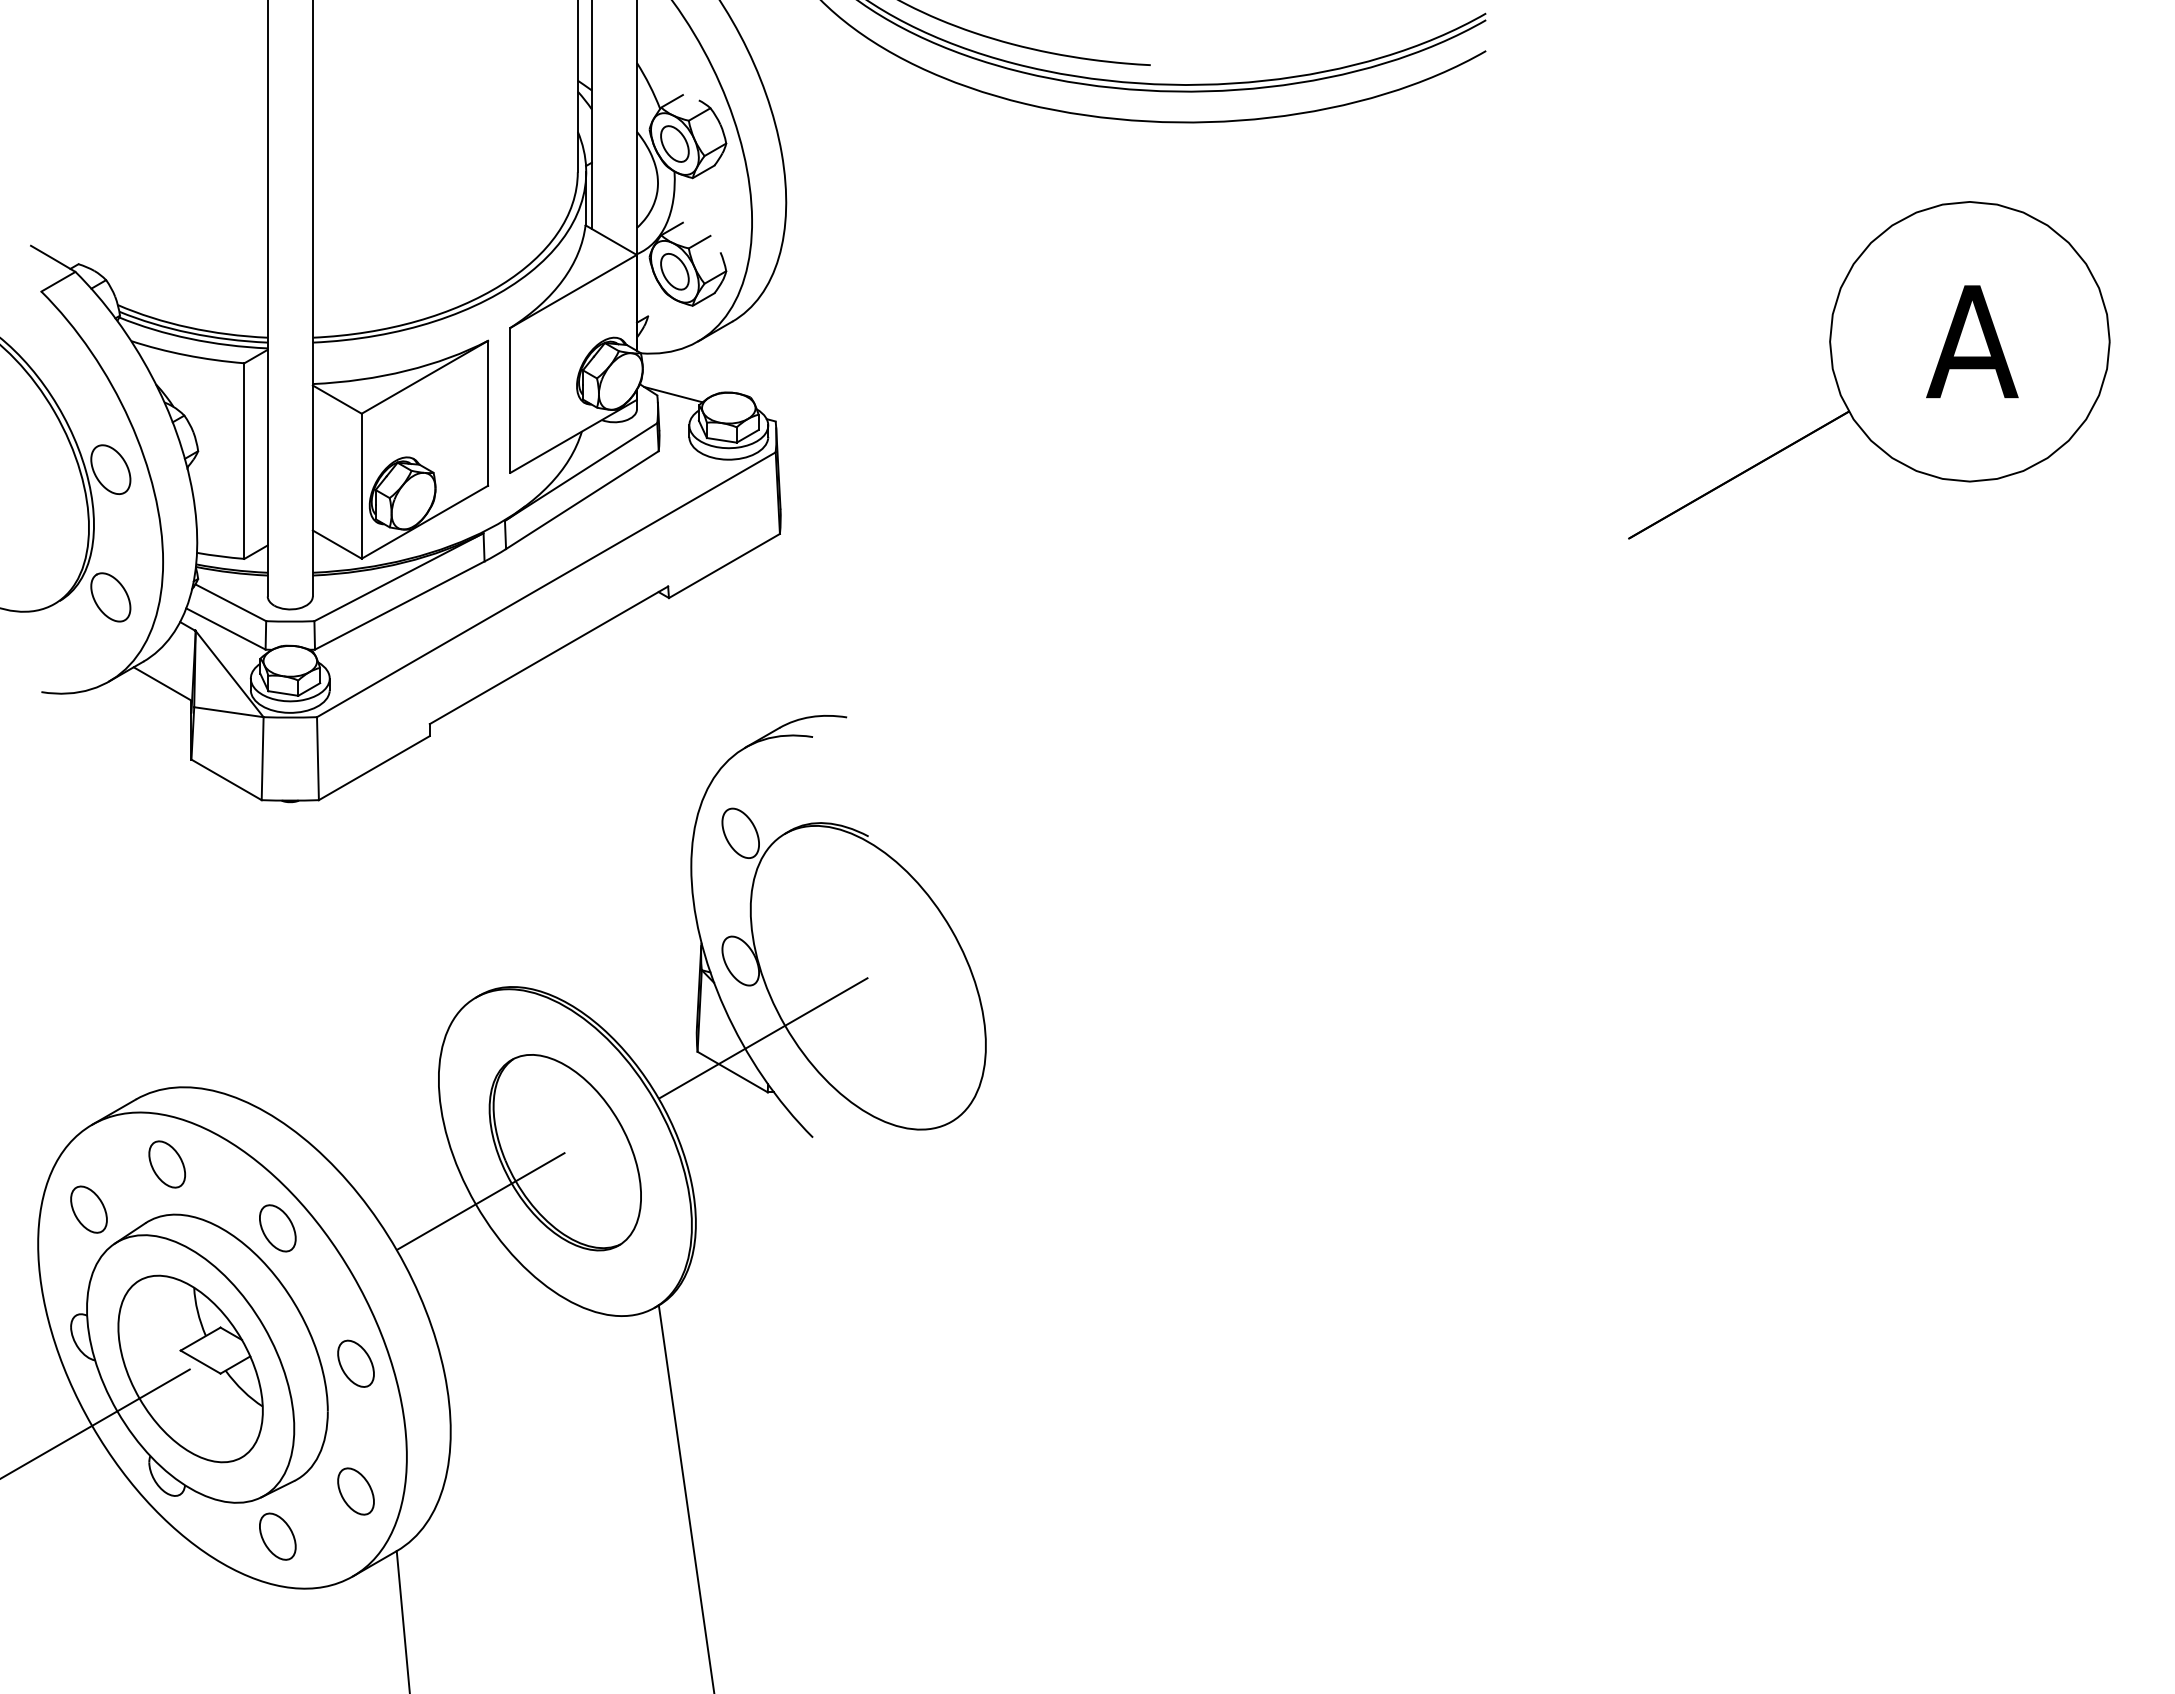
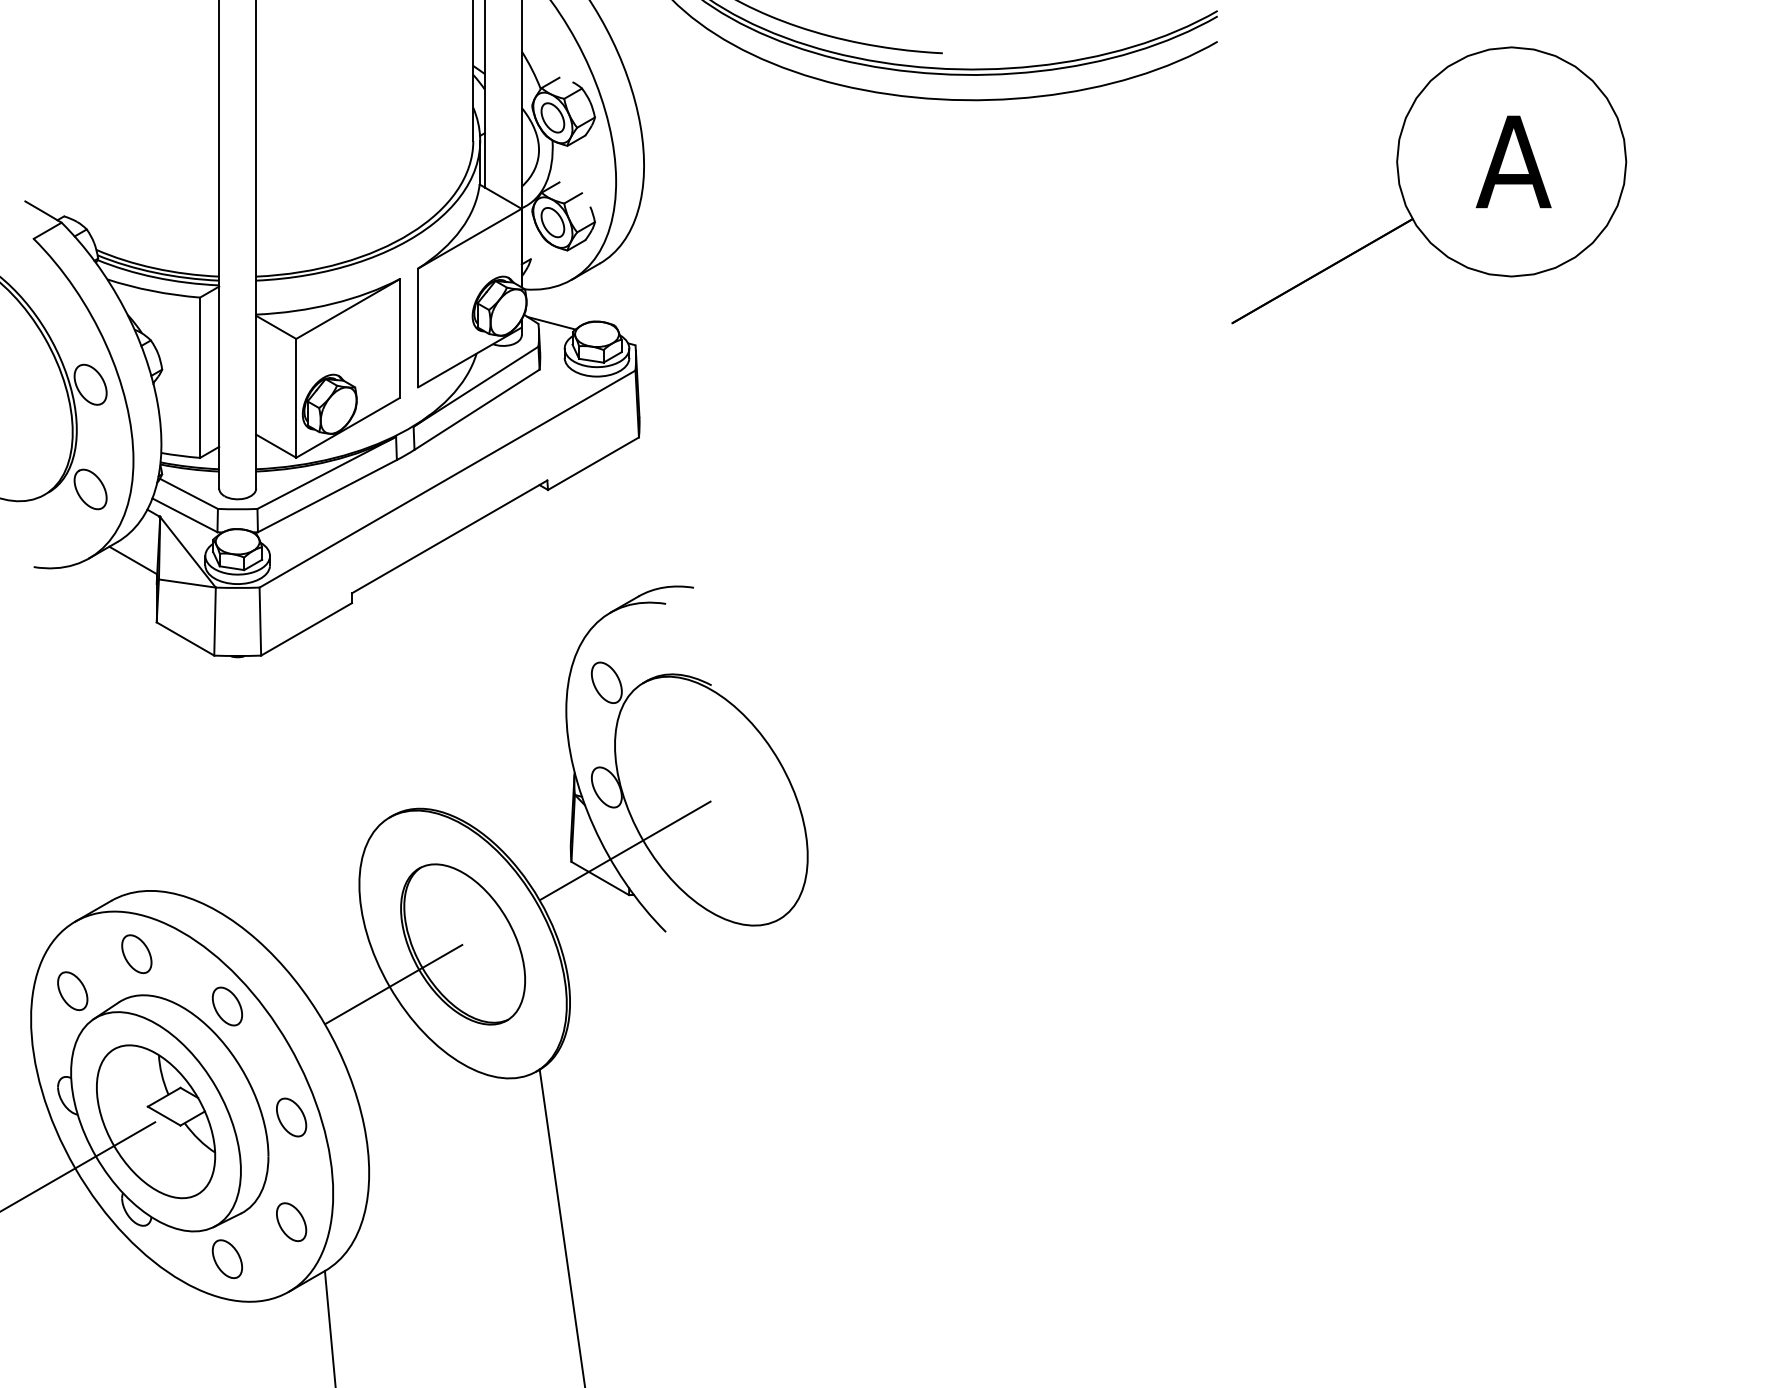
part: (1869, 370) -> (1429, 185), moved

